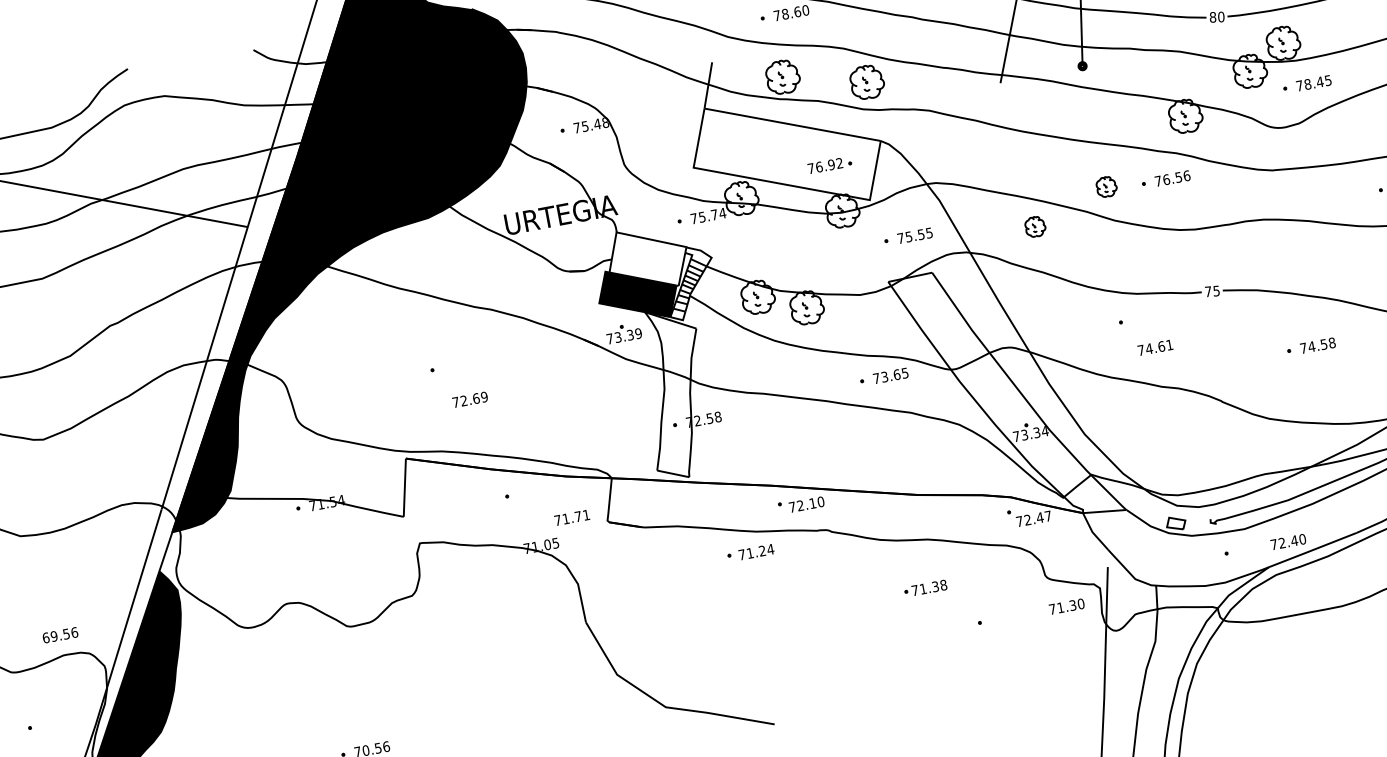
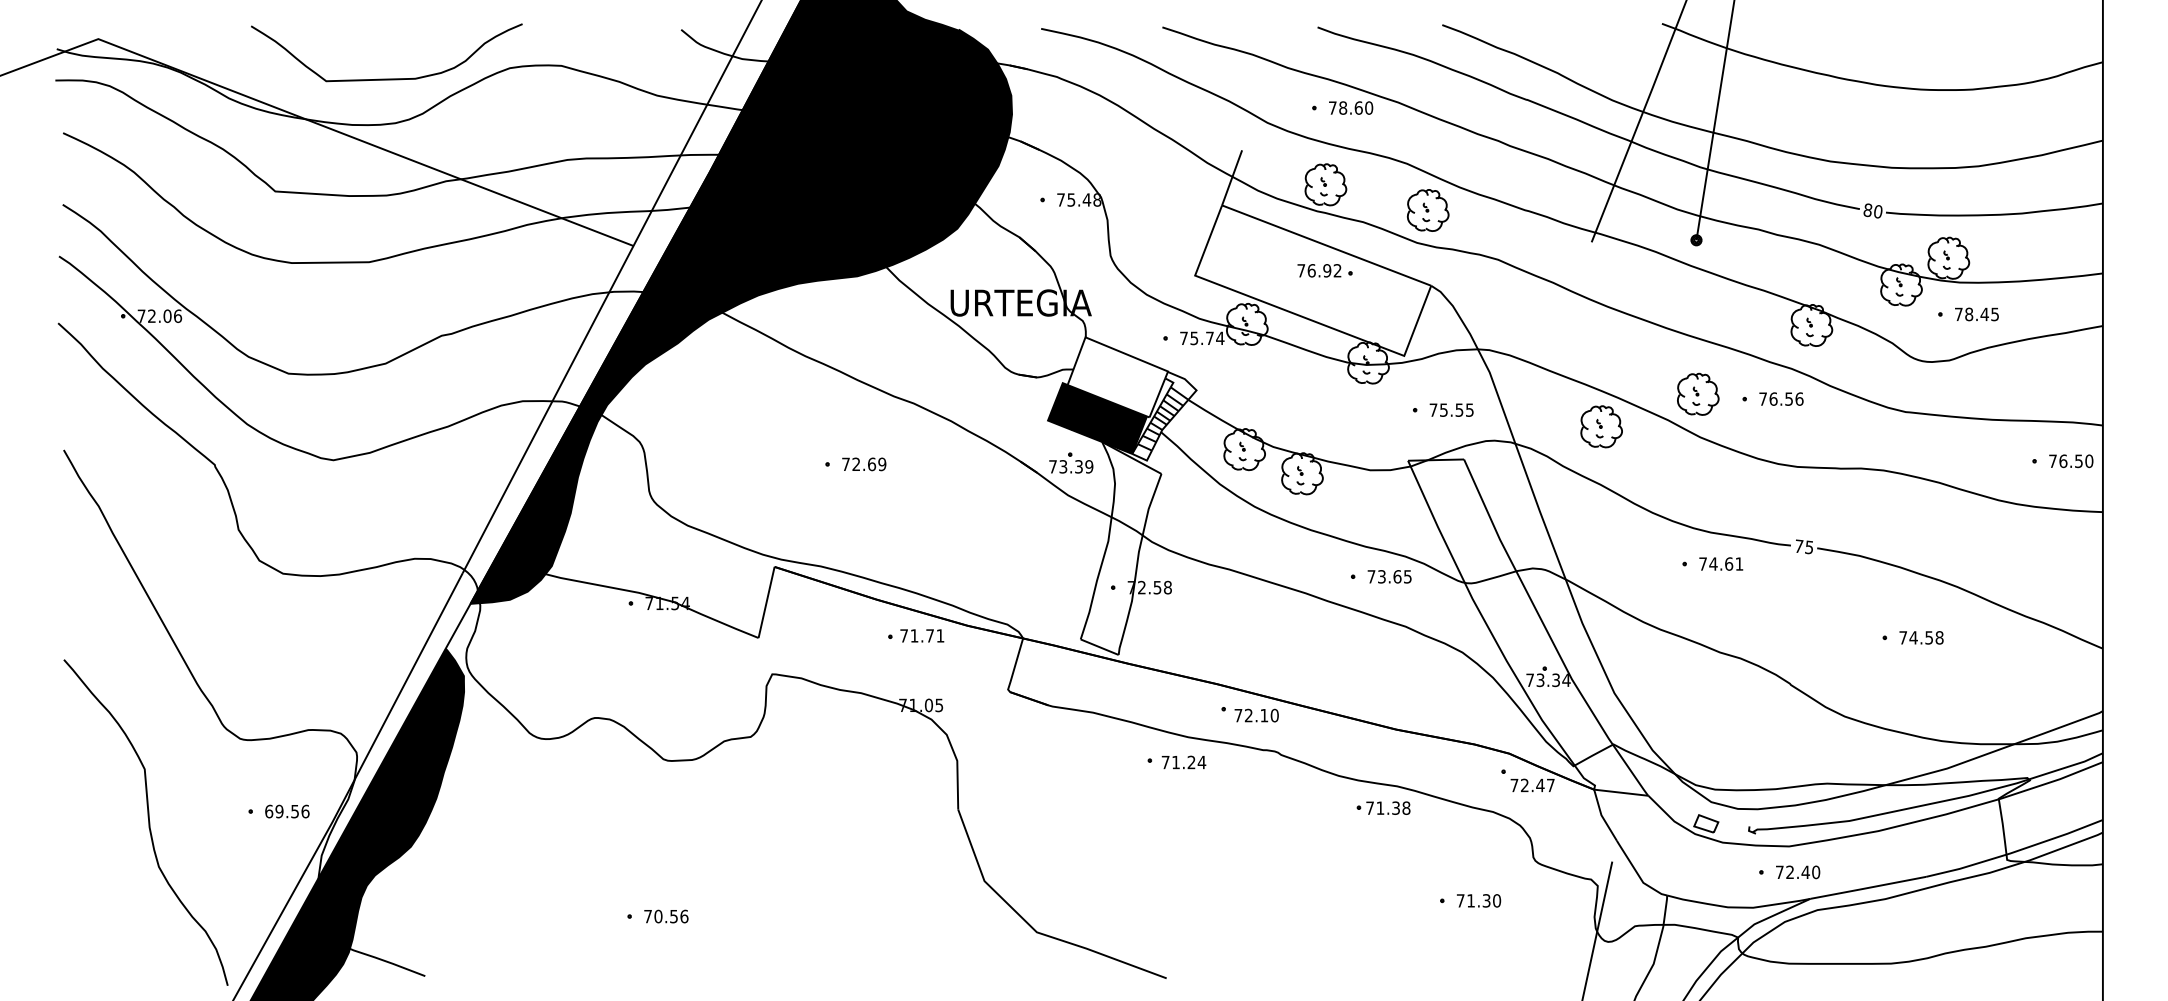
part: (829, 165) -> (1324, 270), moved
part: (1106, 186) -> (1698, 393), size x1.67
part: (1035, 226) -> (1601, 426), size x1.67
text: (1155, 347) -> (1721, 563), moved
text: (470, 399) -> (864, 464), moved
text: (572, 517) -> (922, 635), moved
text: (1288, 542) -> (1798, 872), moved
part: (925, 588) -> (1383, 807), moved
text: (1067, 606) -> (1479, 900), moved
text: (60, 635) -> (287, 811), moved

